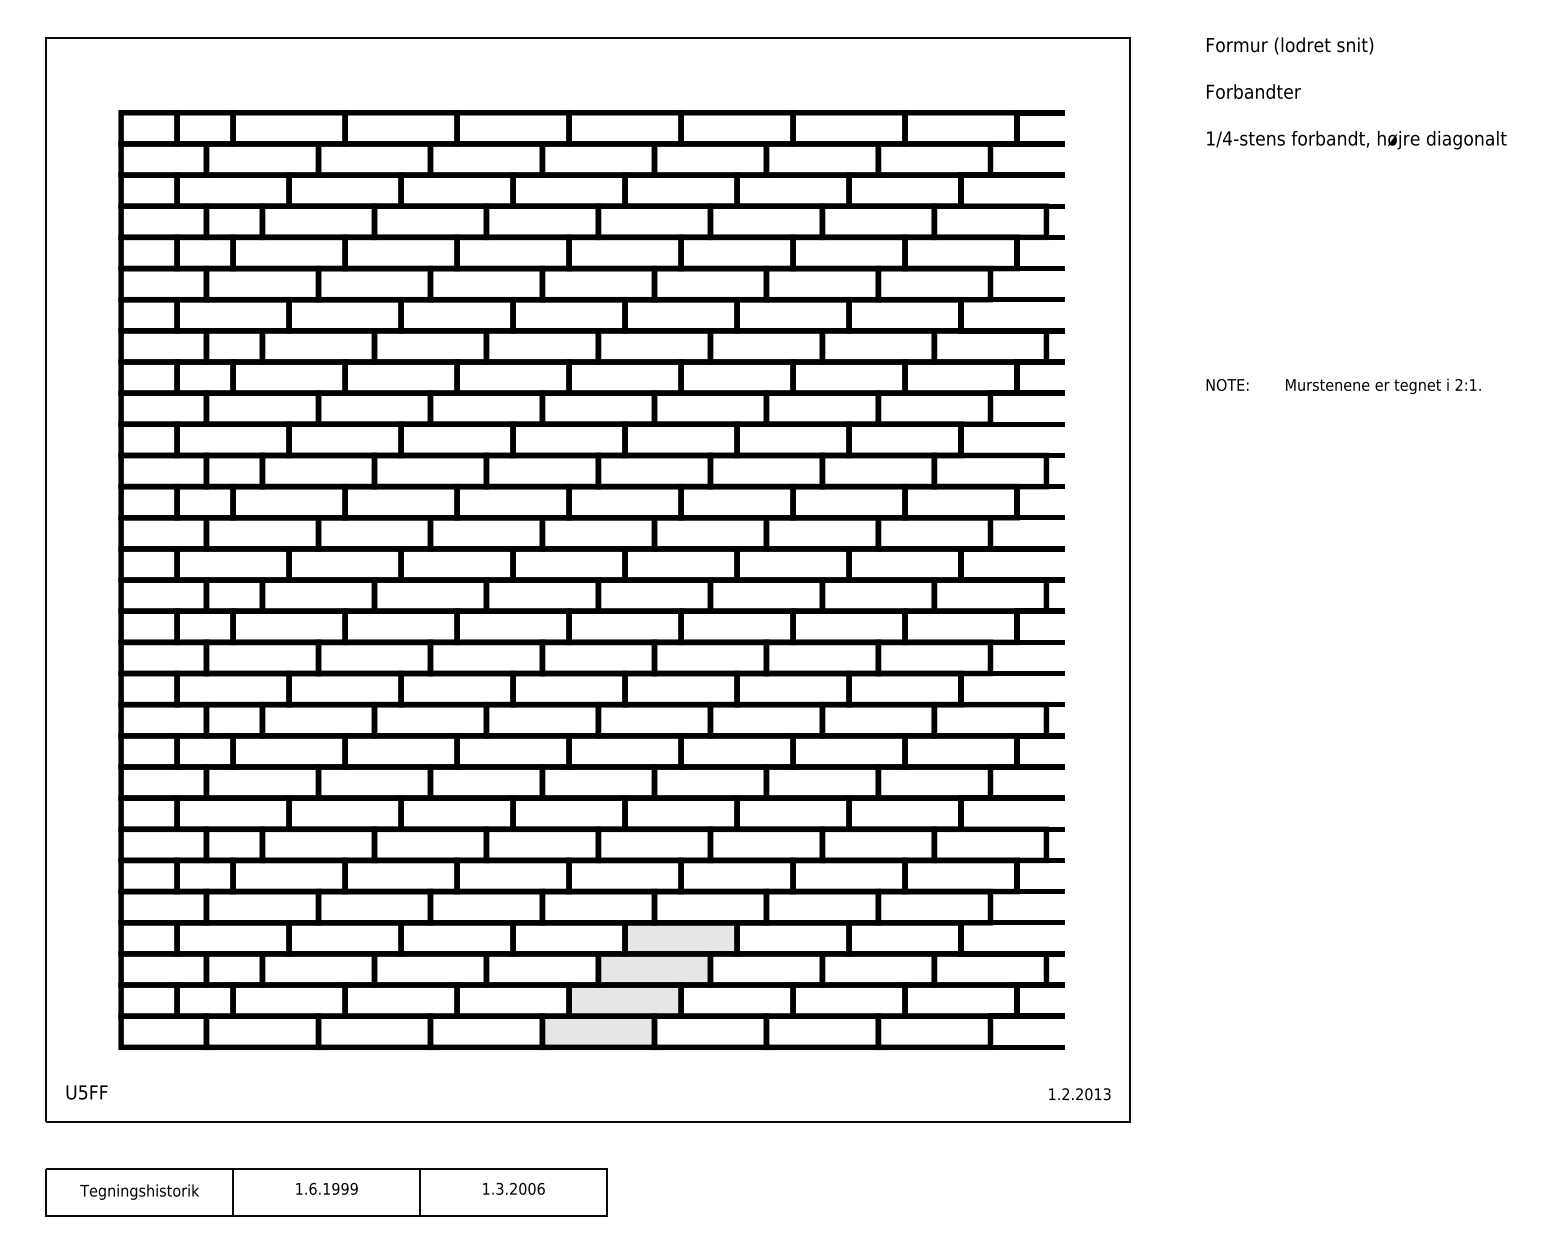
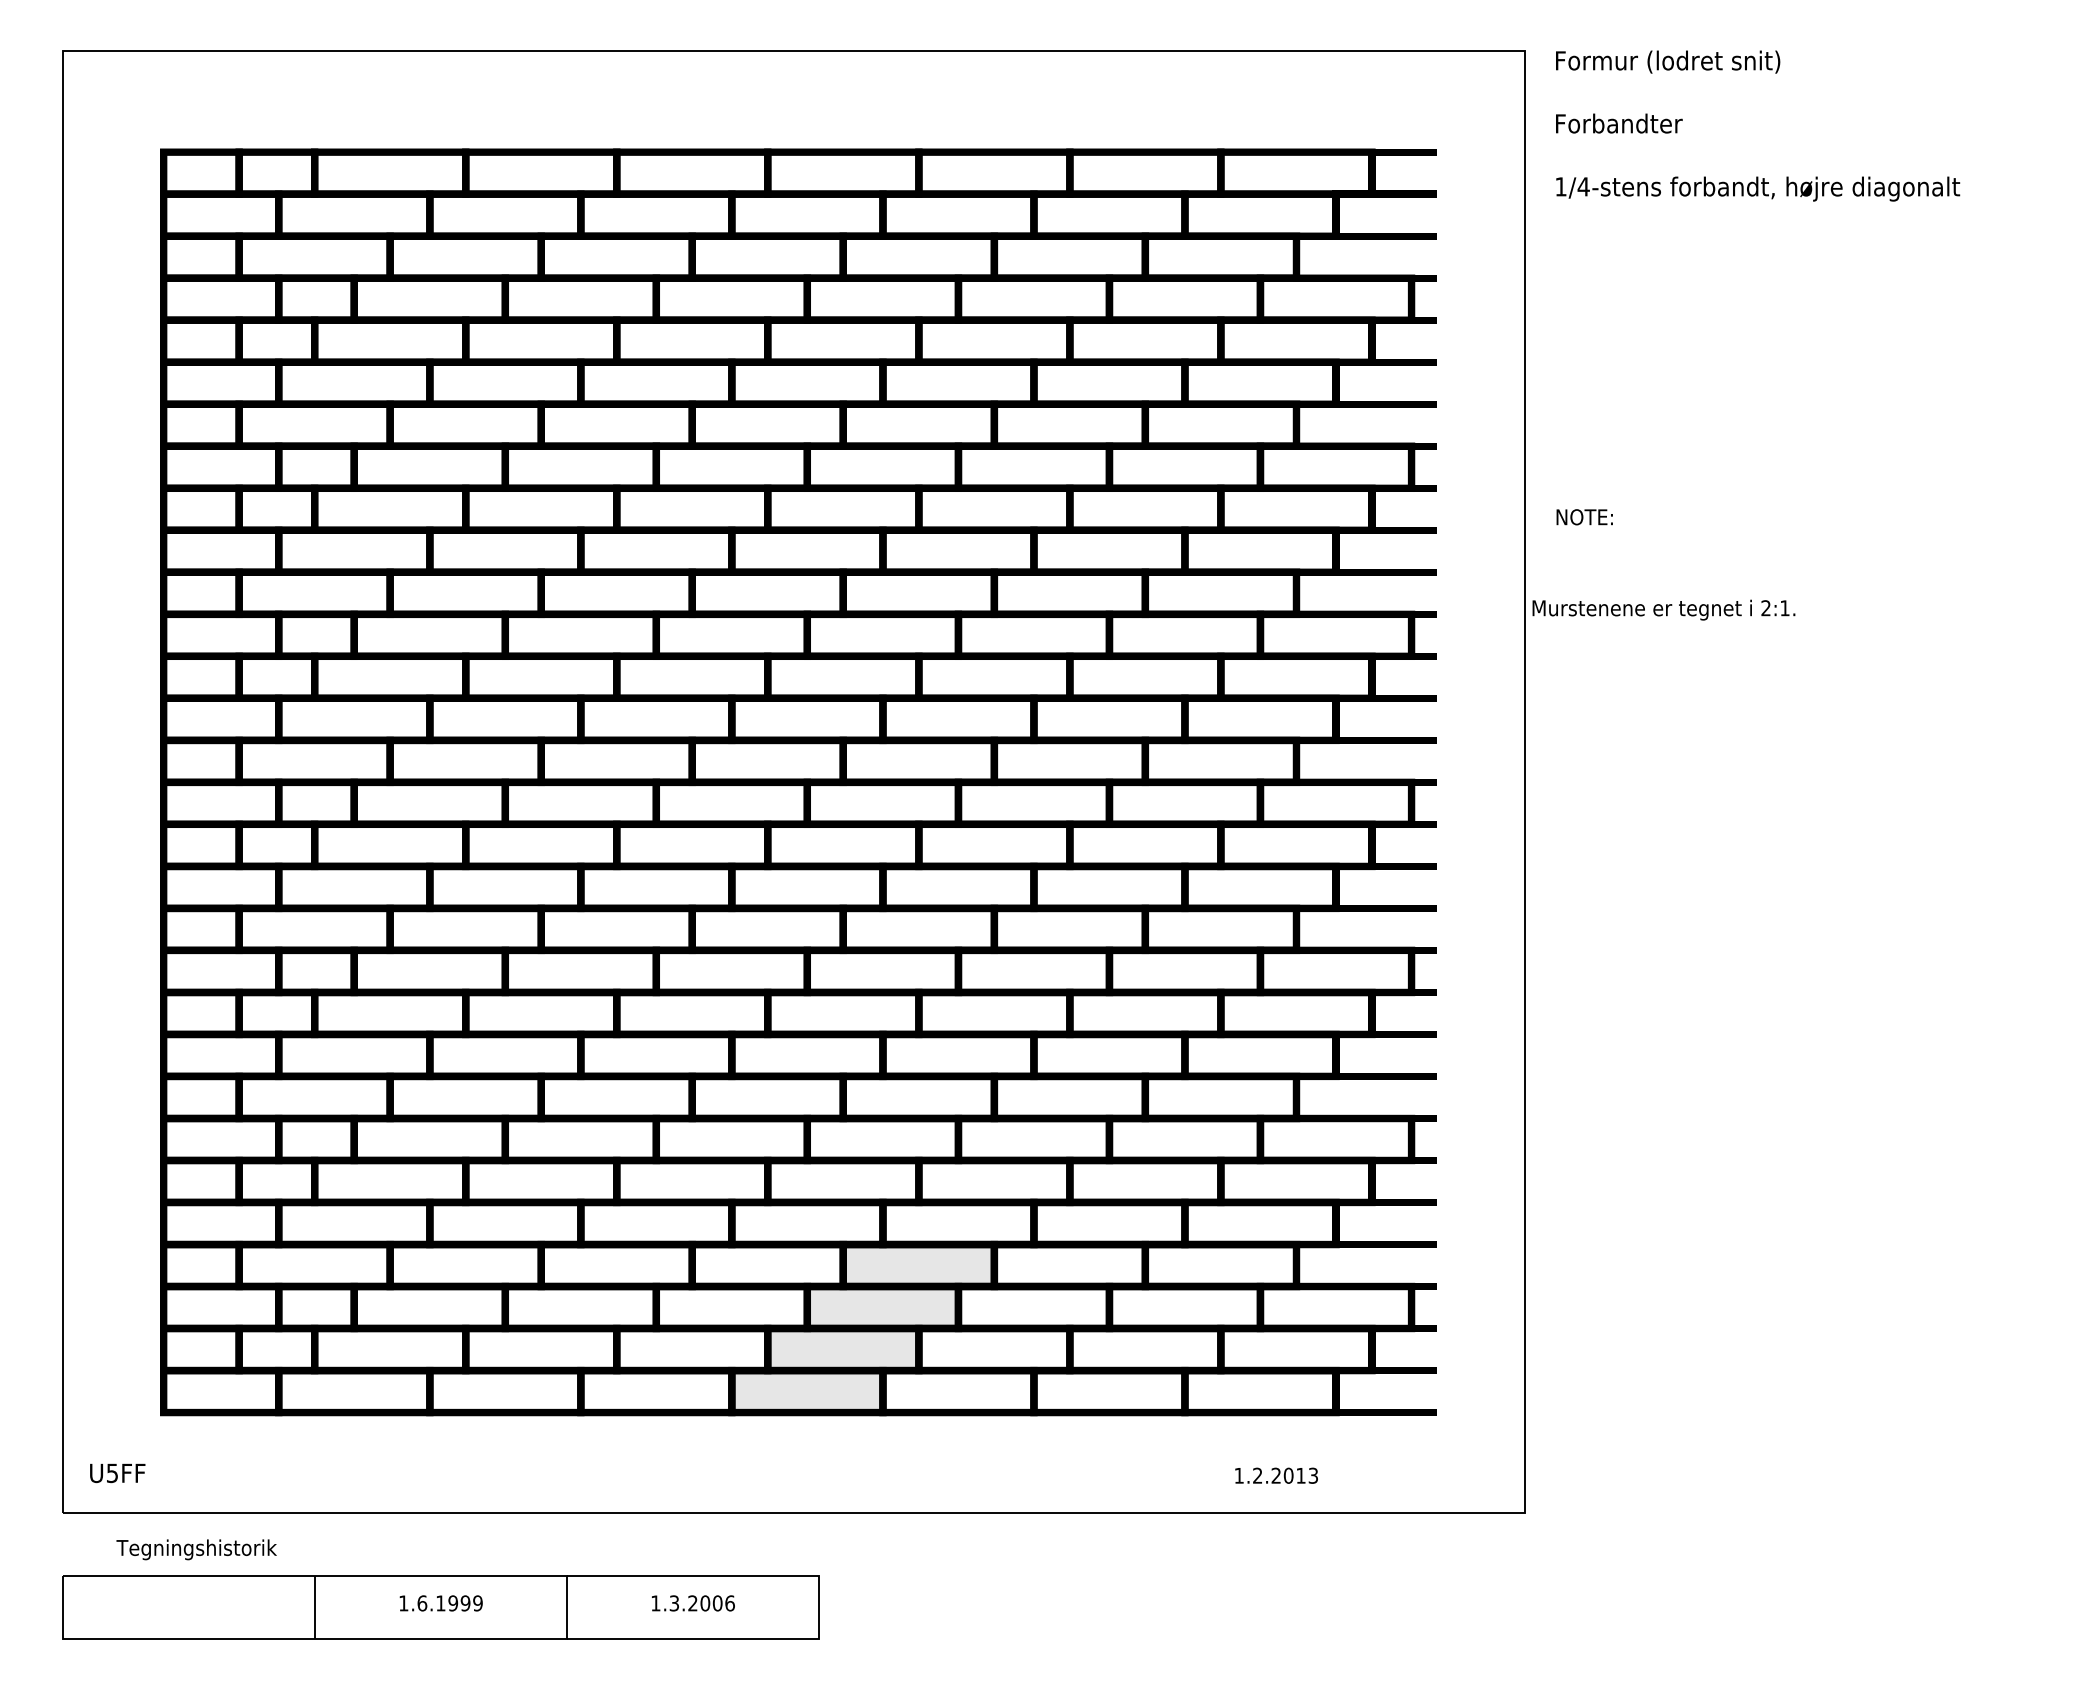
text: (1357, 92) -> (1758, 125), moved
text: (1227, 385) -> (1584, 517), moved
text: (1383, 385) -> (1663, 609), moved
text: (1079, 1094) -> (1276, 1475), moved
text: (139, 1191) -> (196, 1549), moved

